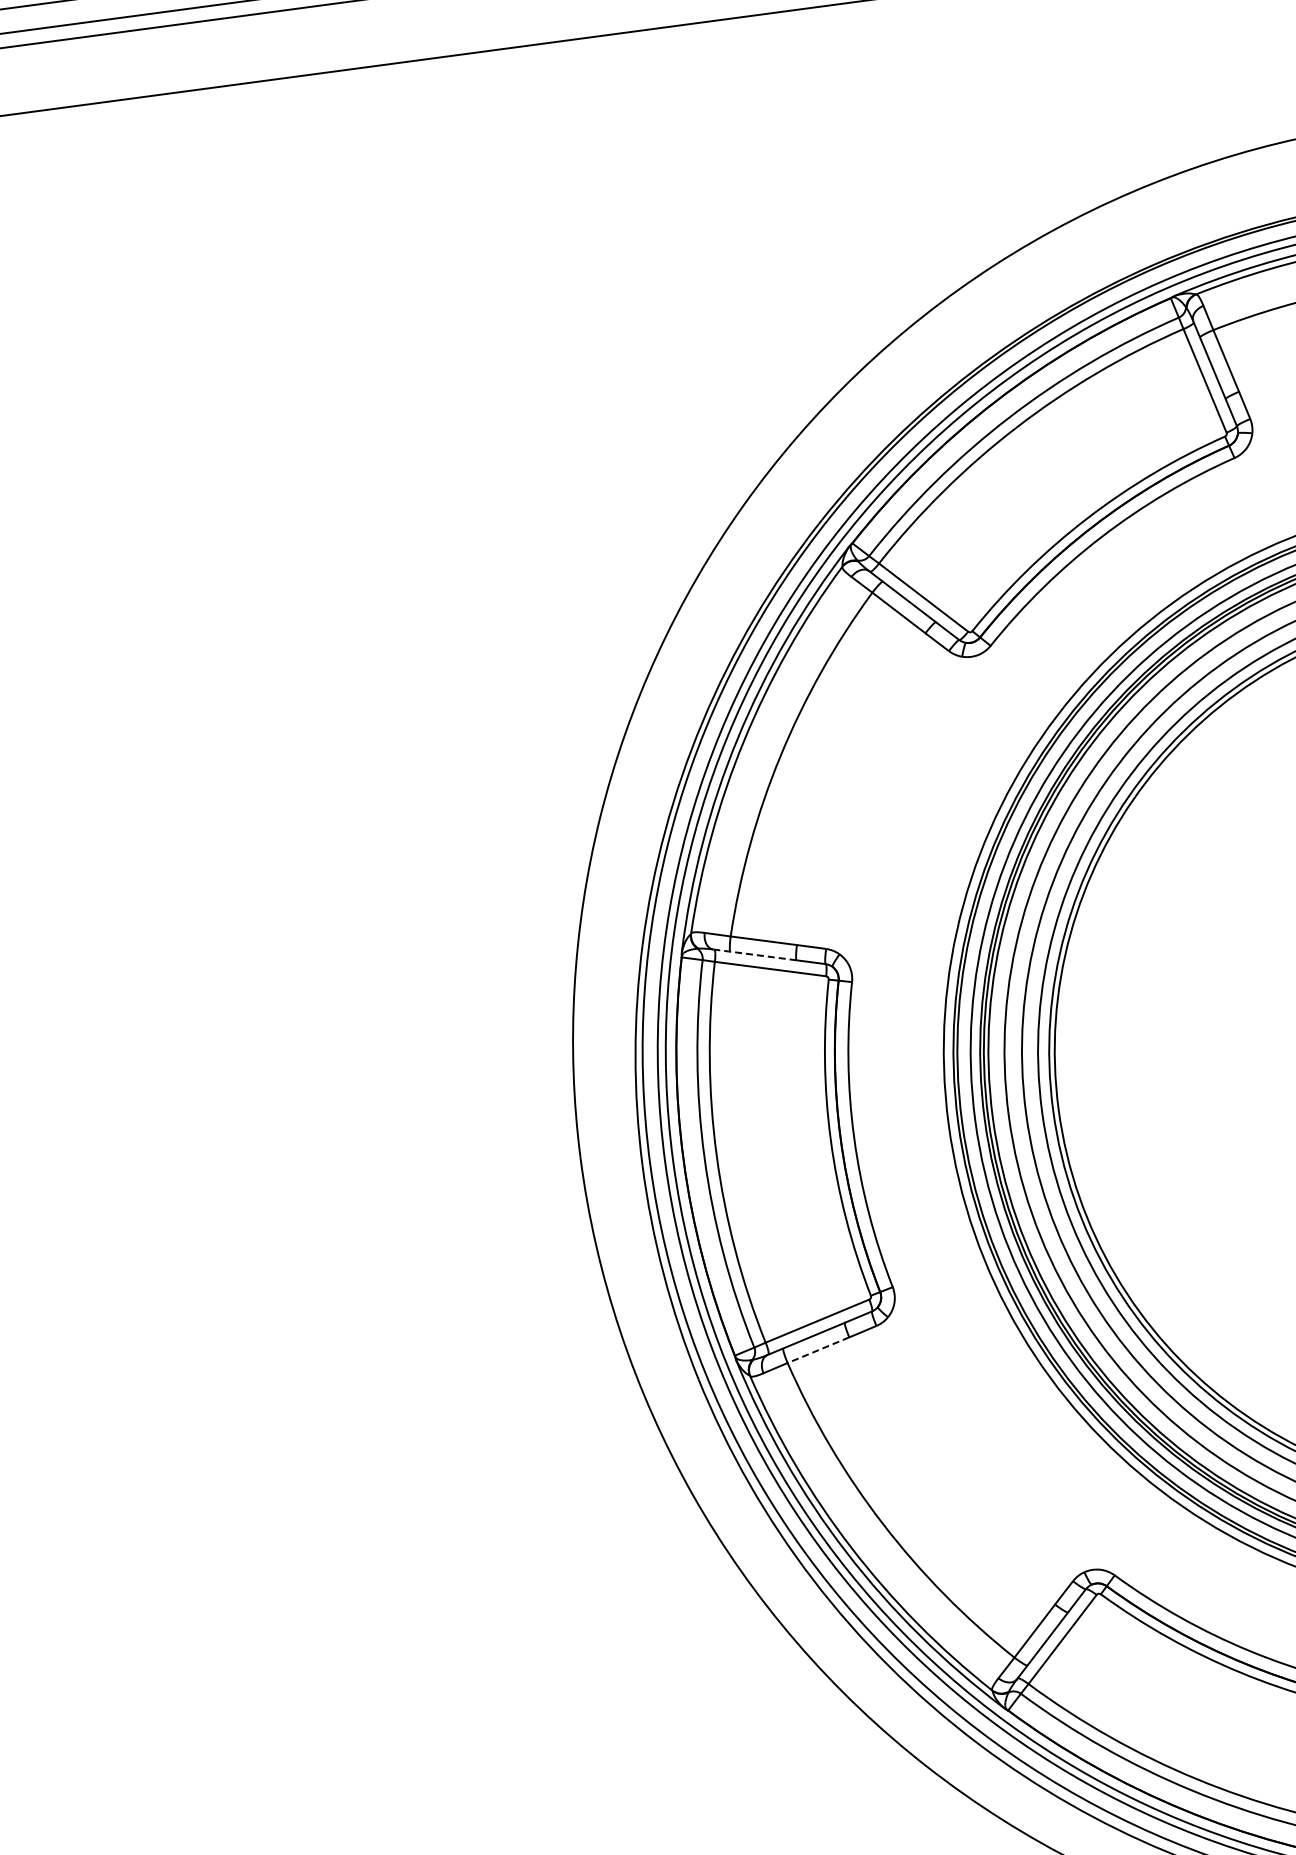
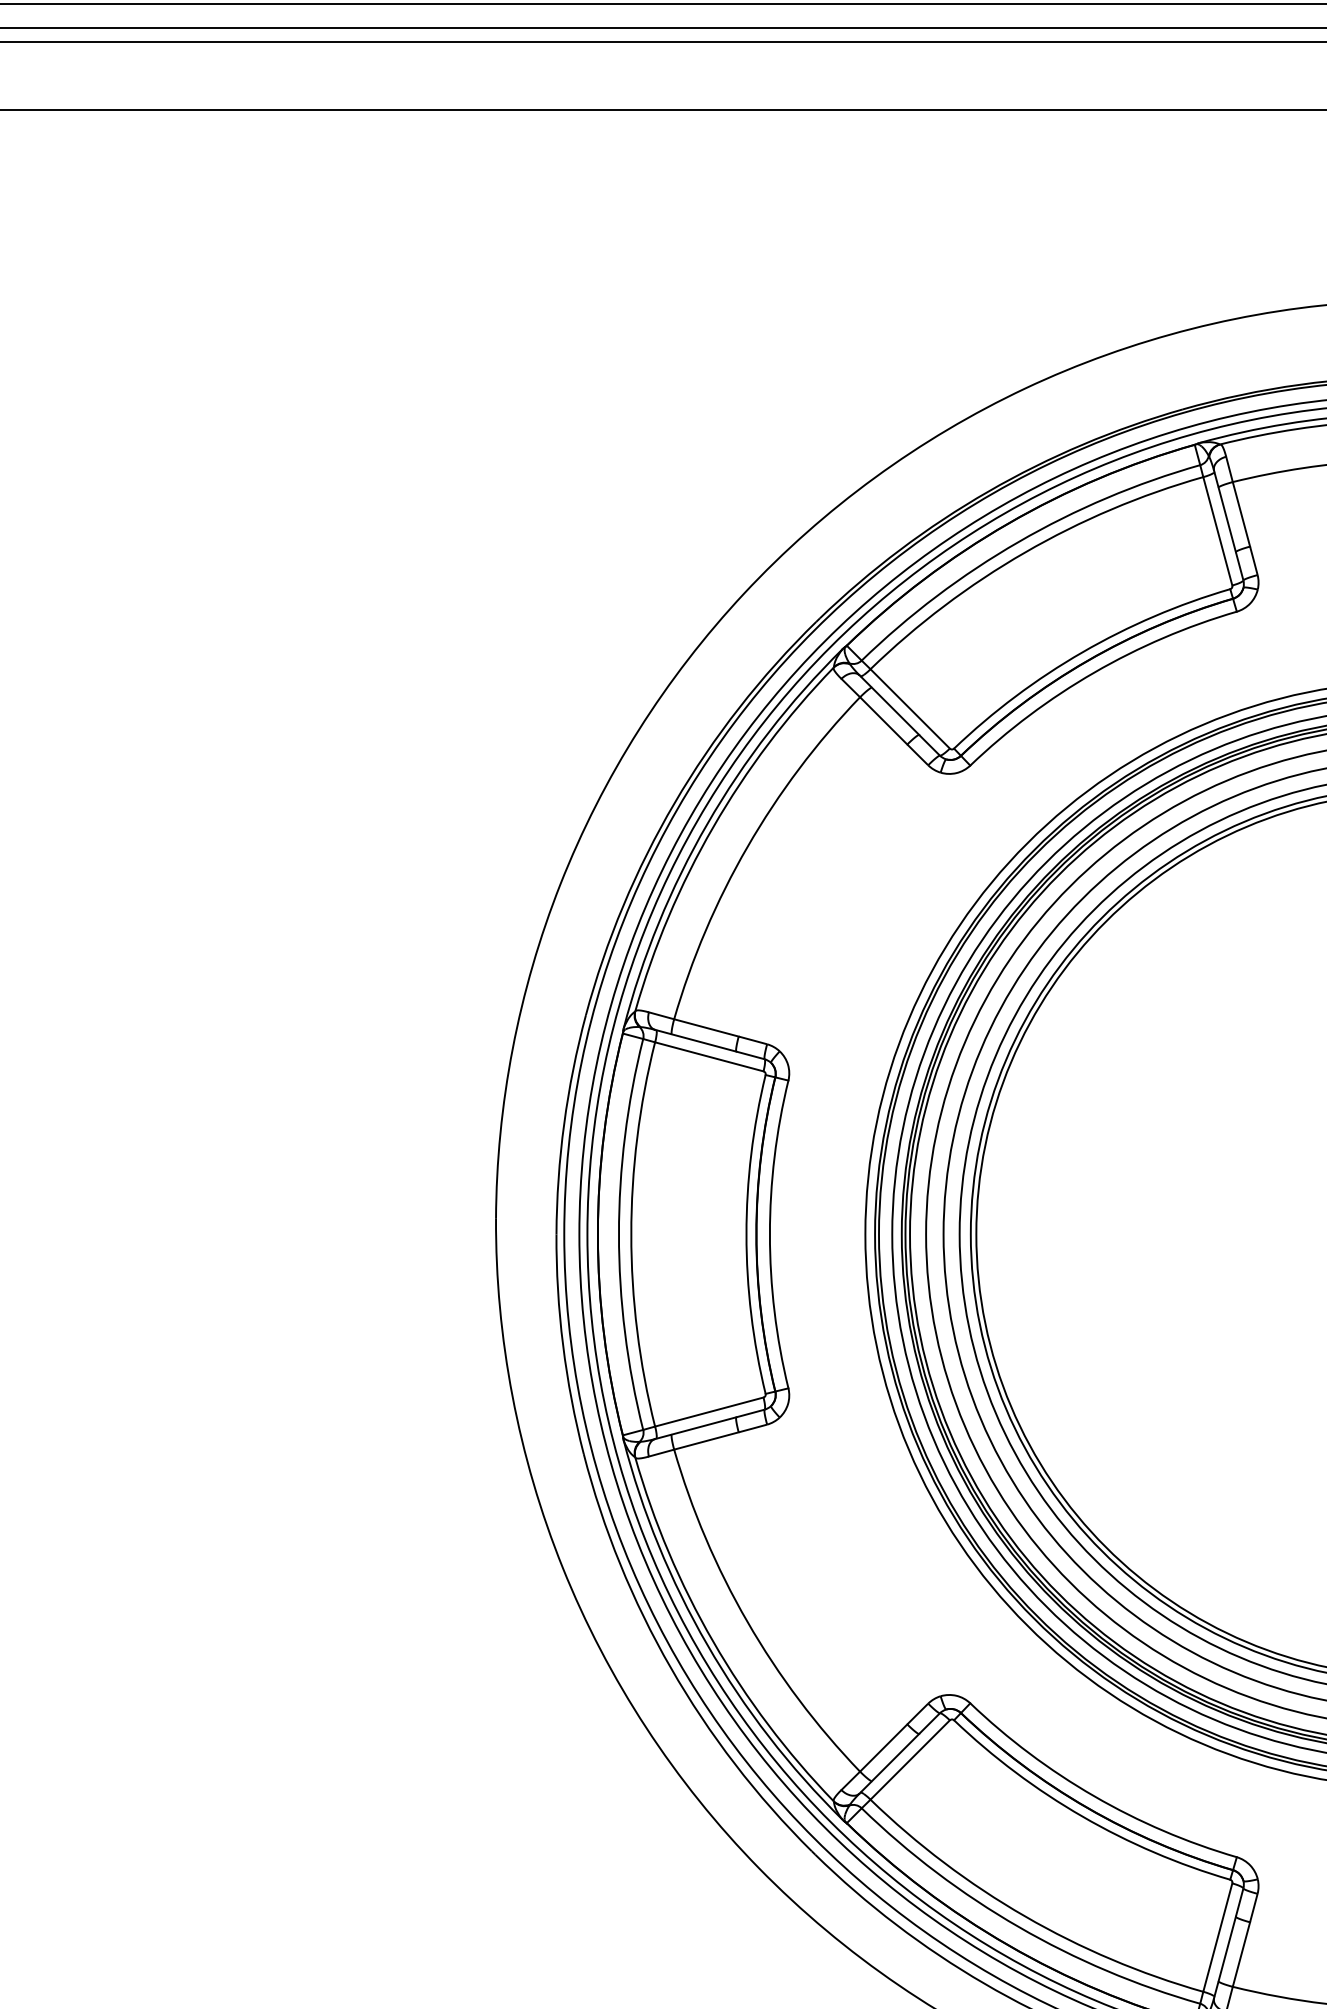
line: (755, 954) -> (696, 1040), dashed -> solid
line: (817, 1350) -> (705, 1441), dashed -> solid

